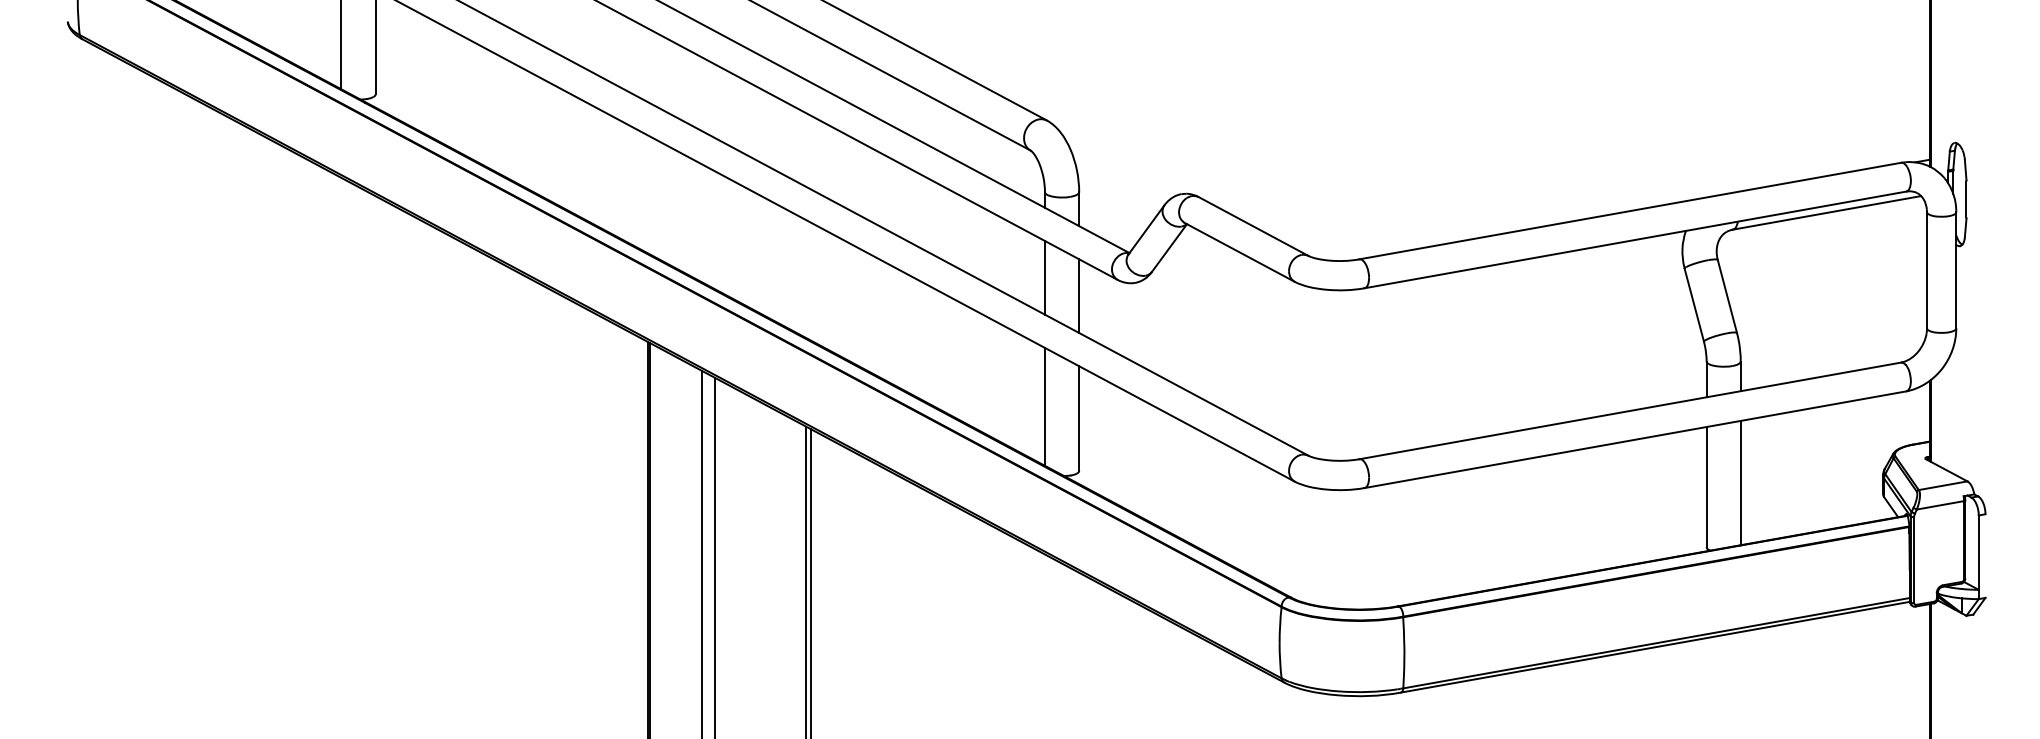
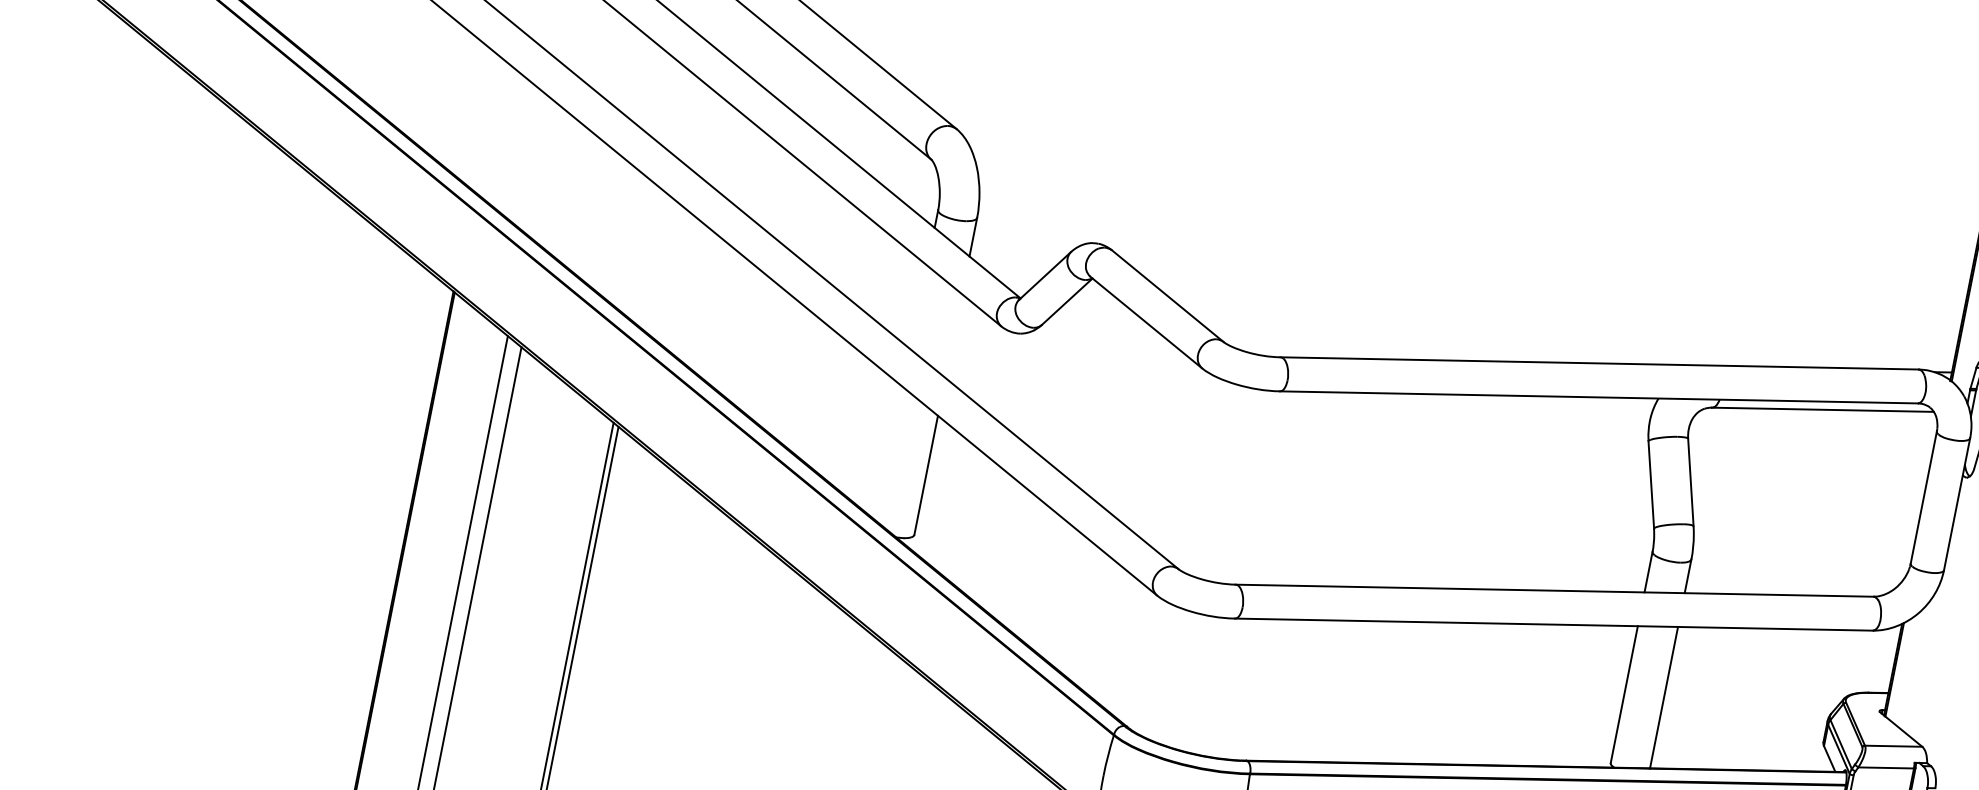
line: (1044, 277) -> (918, 307), removed
line: (1079, 295) -> (954, 335), removed
line: (1044, 406) -> (889, 453), removed

